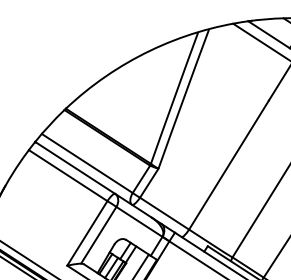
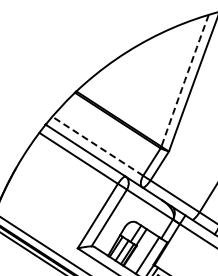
arc: (174, 97) -> (184, 80), solid -> dashed
line: (86, 163) -> (96, 146), solid -> dashed

